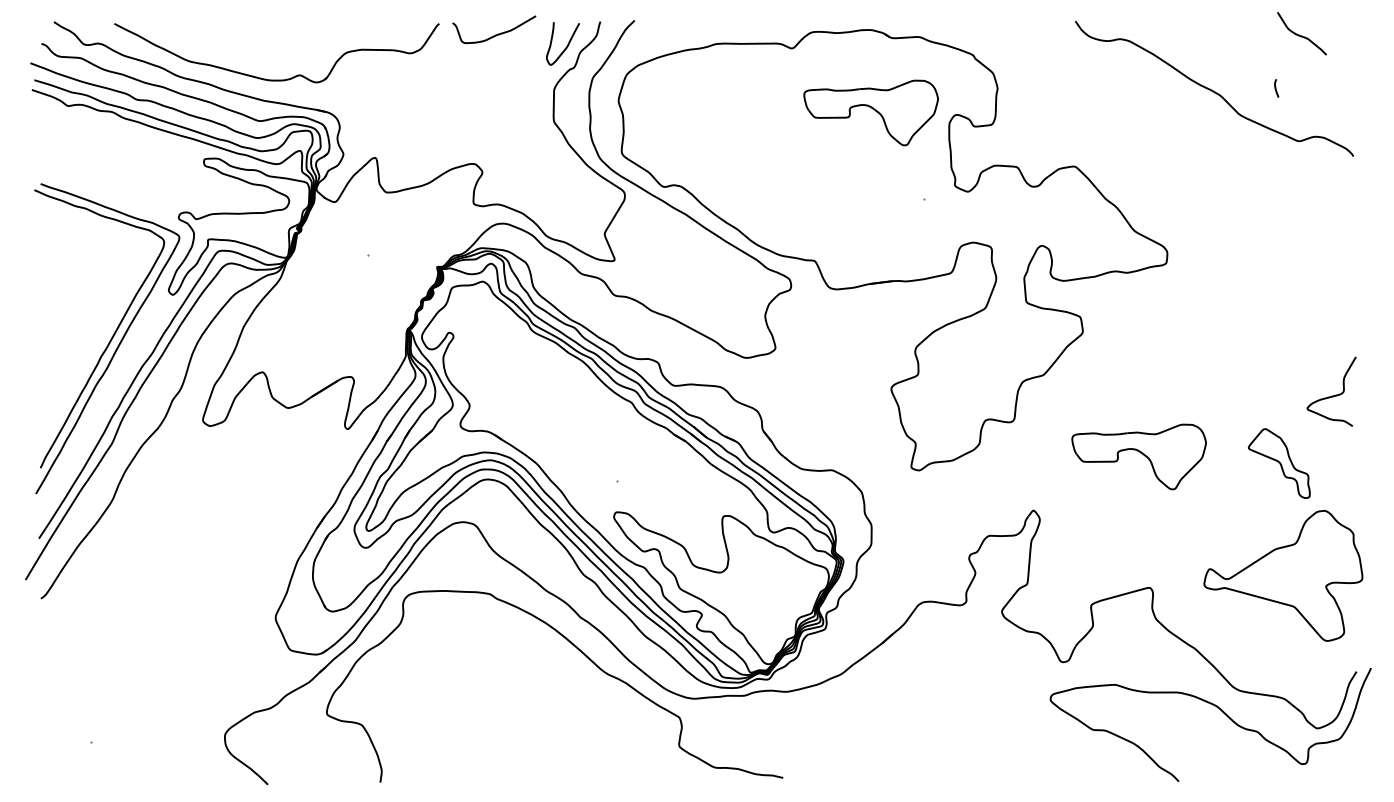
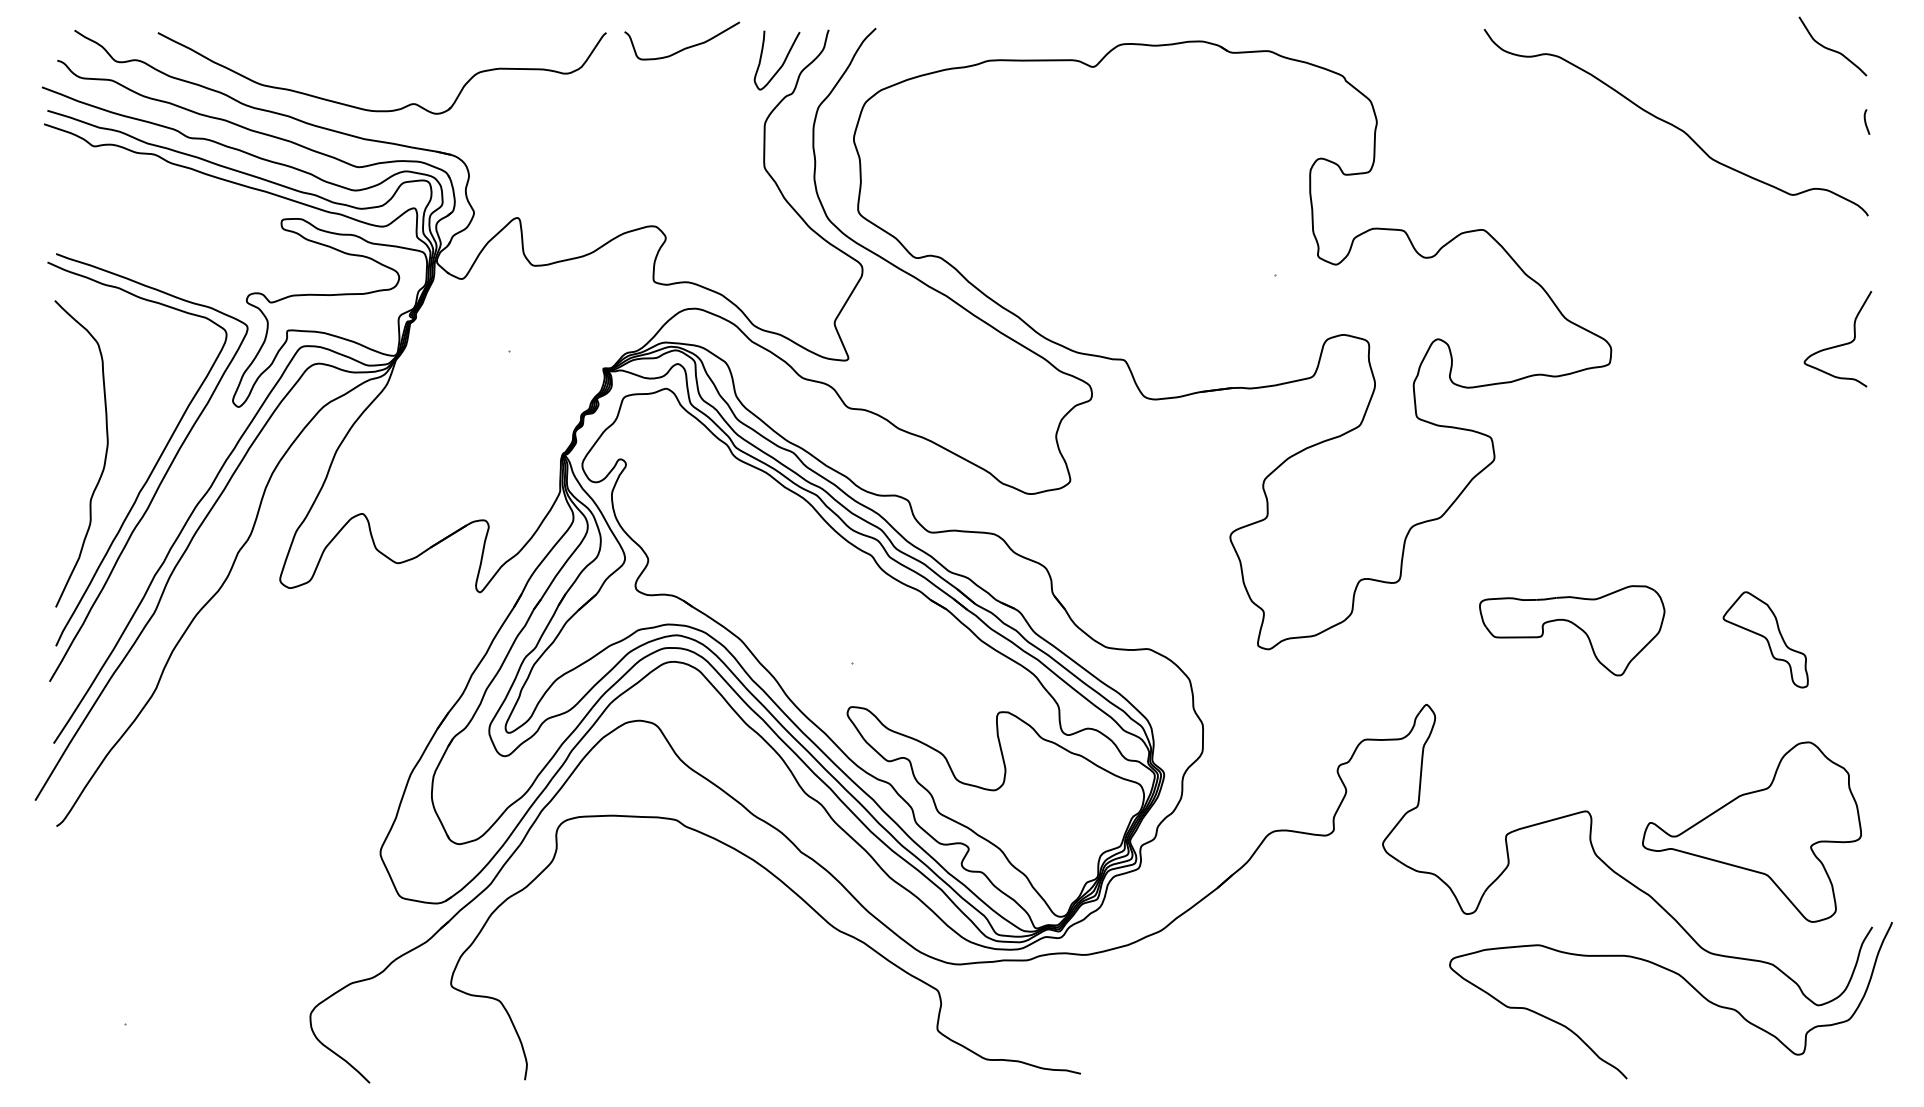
curve: (1301, 35) -> (1832, 49), moved
curve: (1276, 88) -> (1866, 122), moved
part: (870, 112) -> (1201, 155), removed
curve: (75, 330) -> (104, 456), added
curve: (1331, 395) -> (1837, 344), moved
part: (1283, 575) -> (1752, 831), moved

